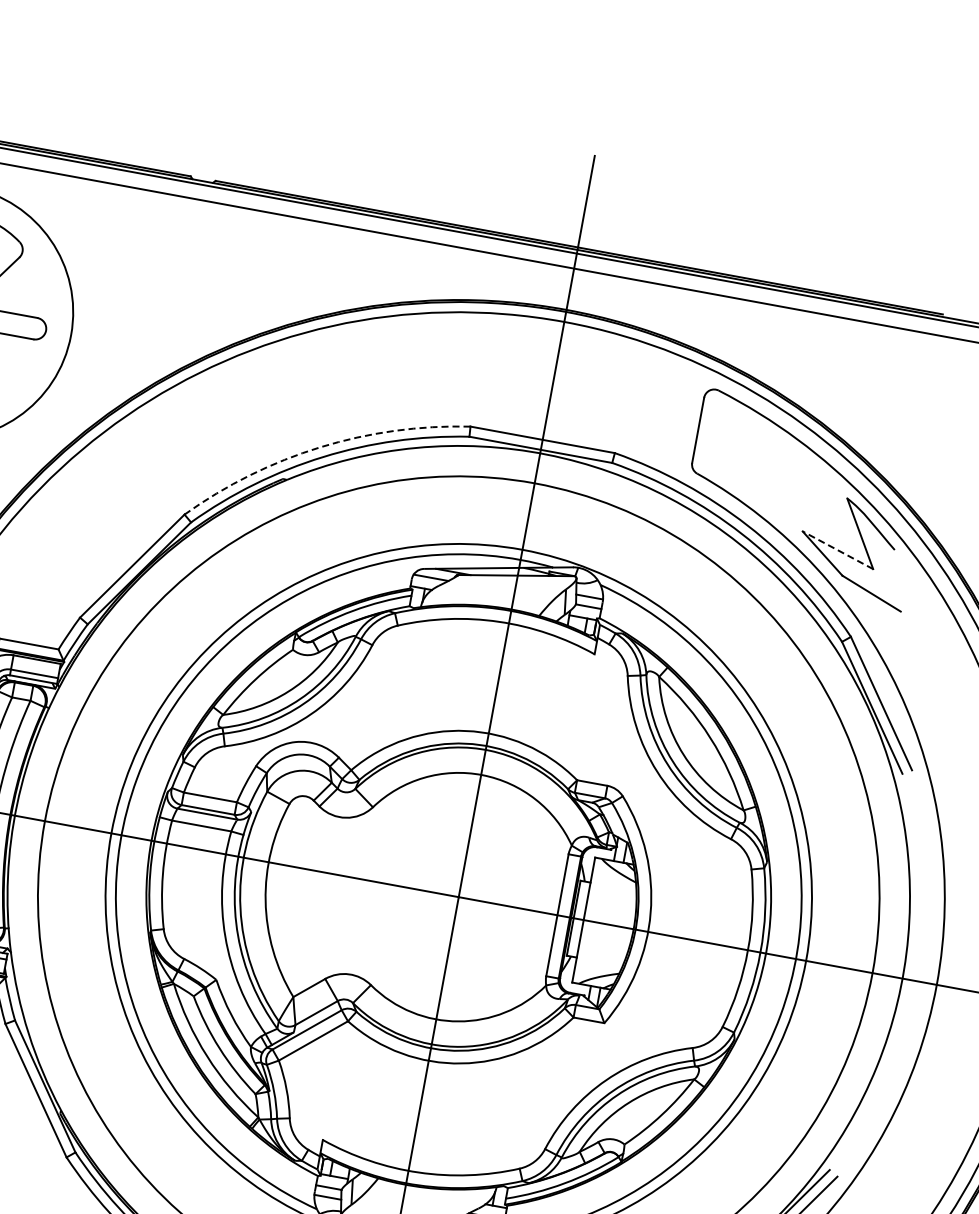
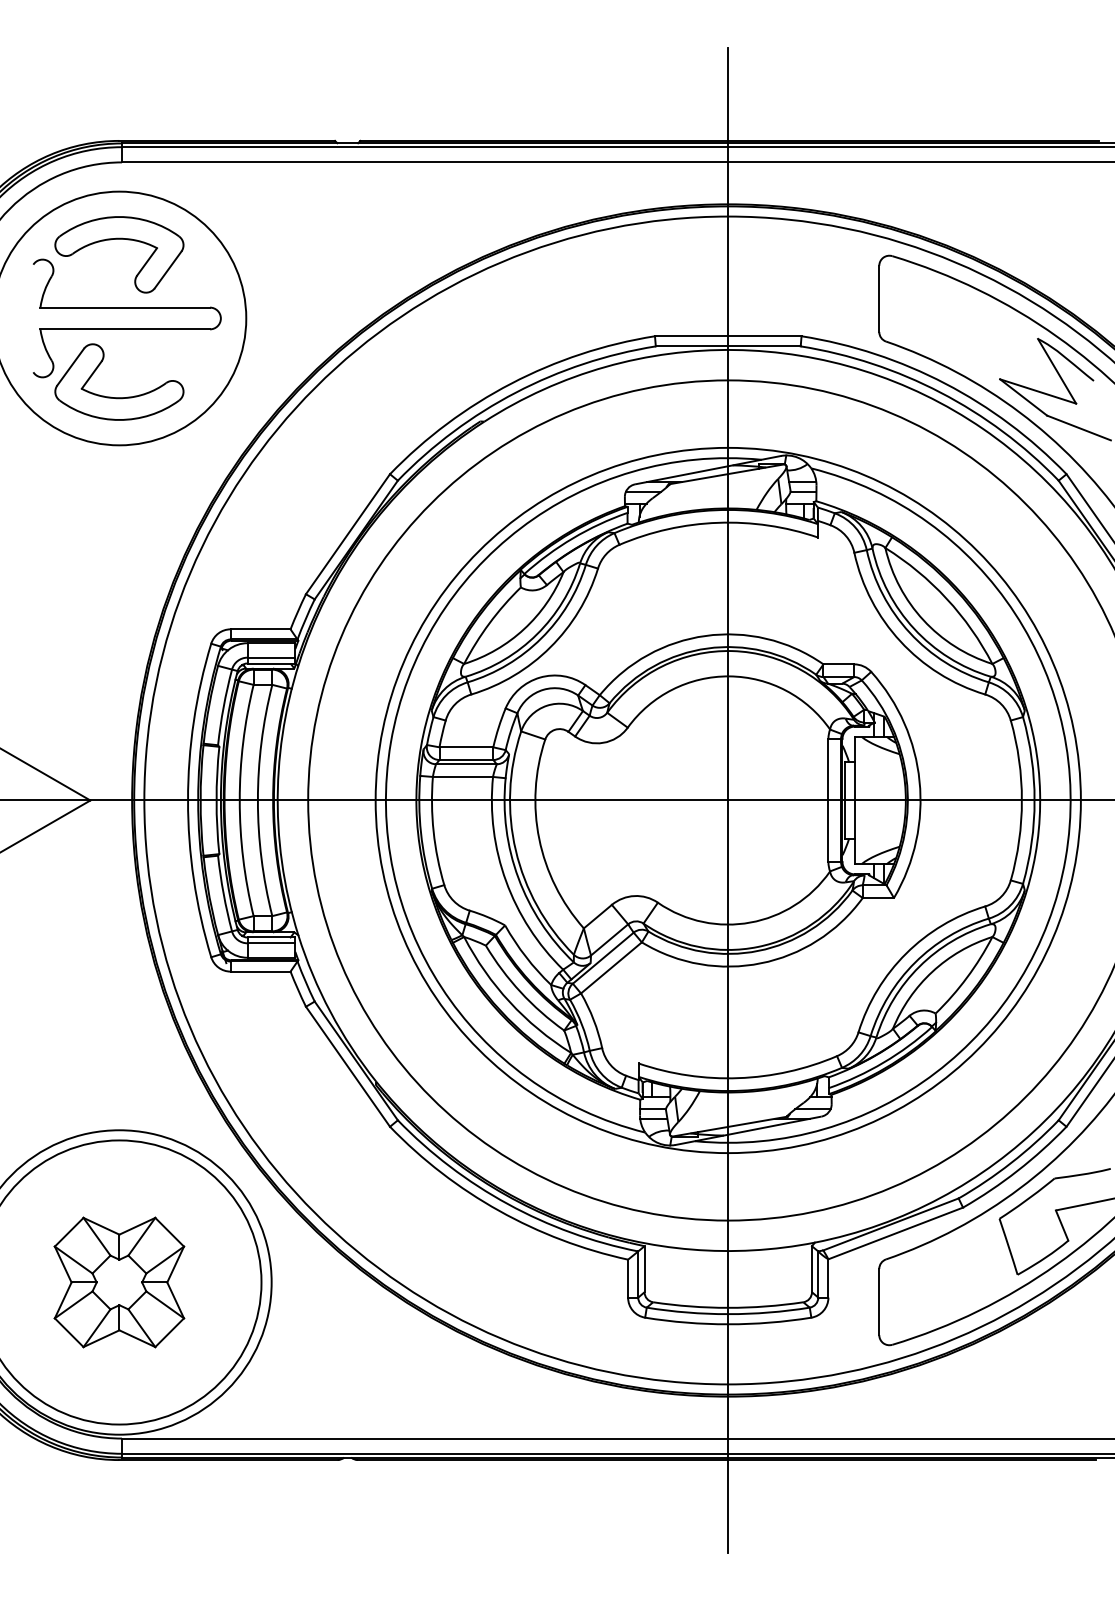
arc: (320, 447) -> (511, 383), dashed -> solid
line: (838, 550) -> (1038, 391), dashed -> solid

